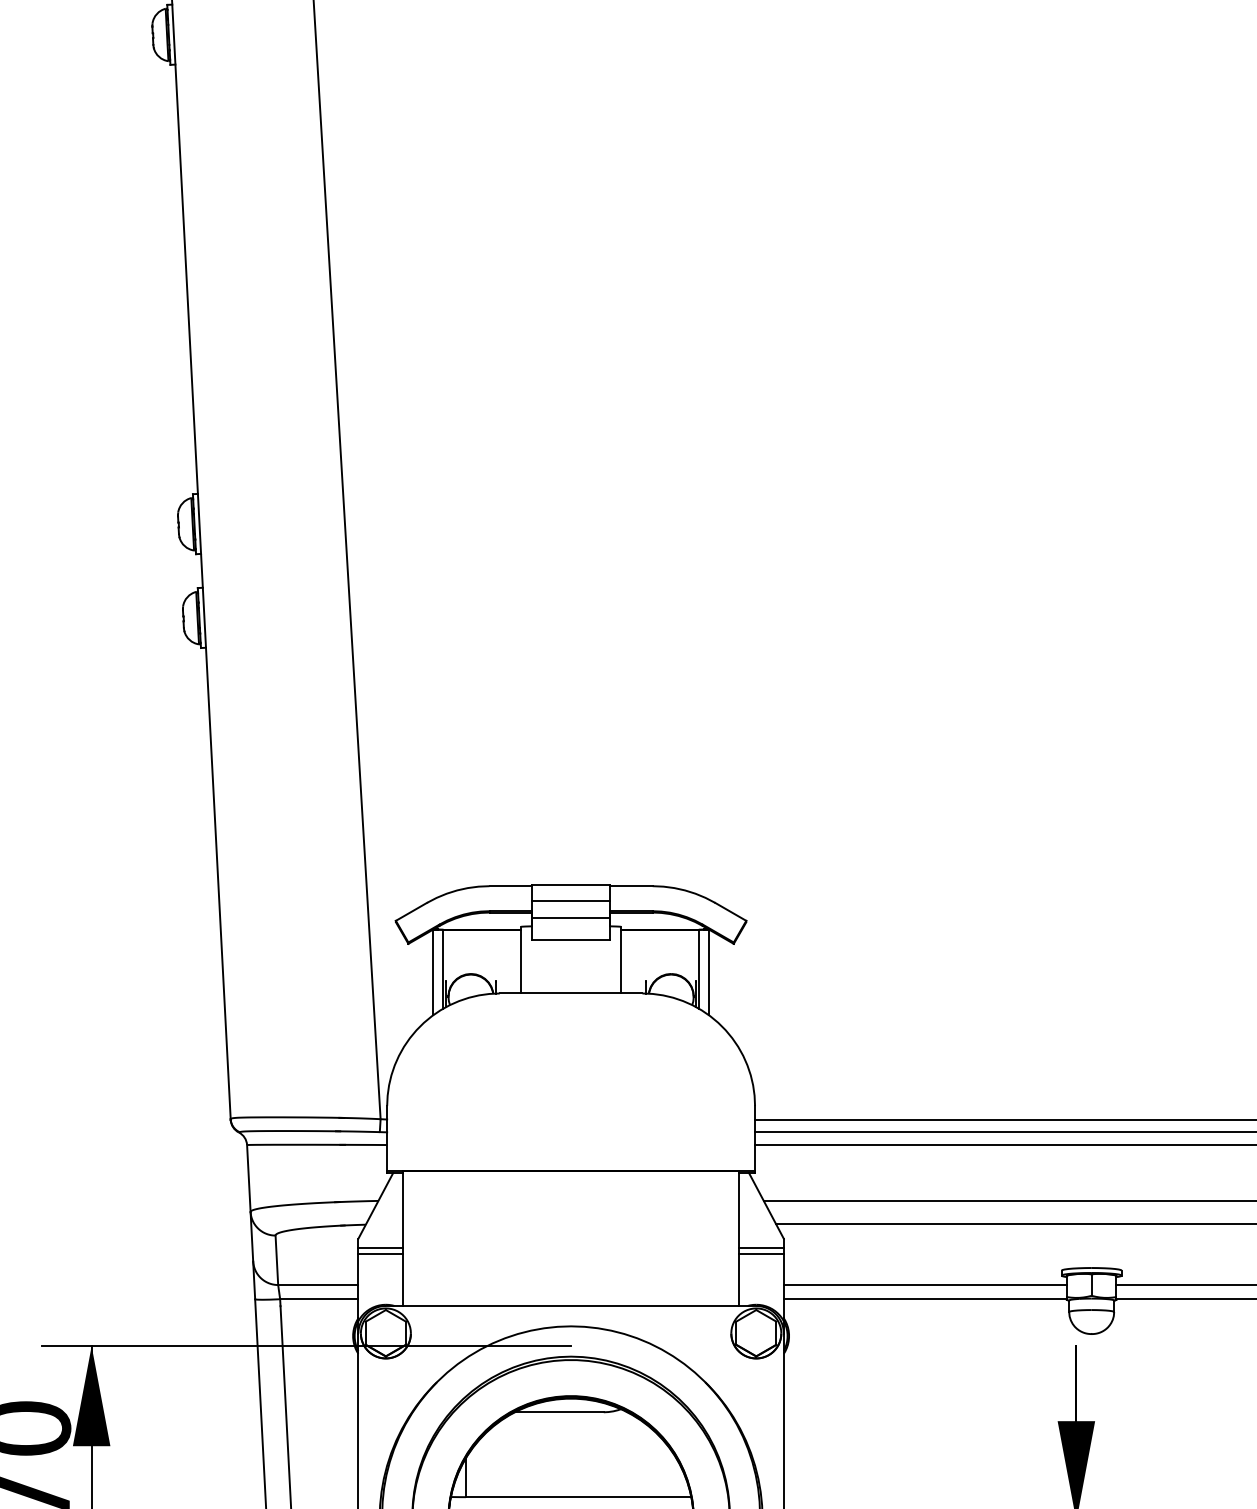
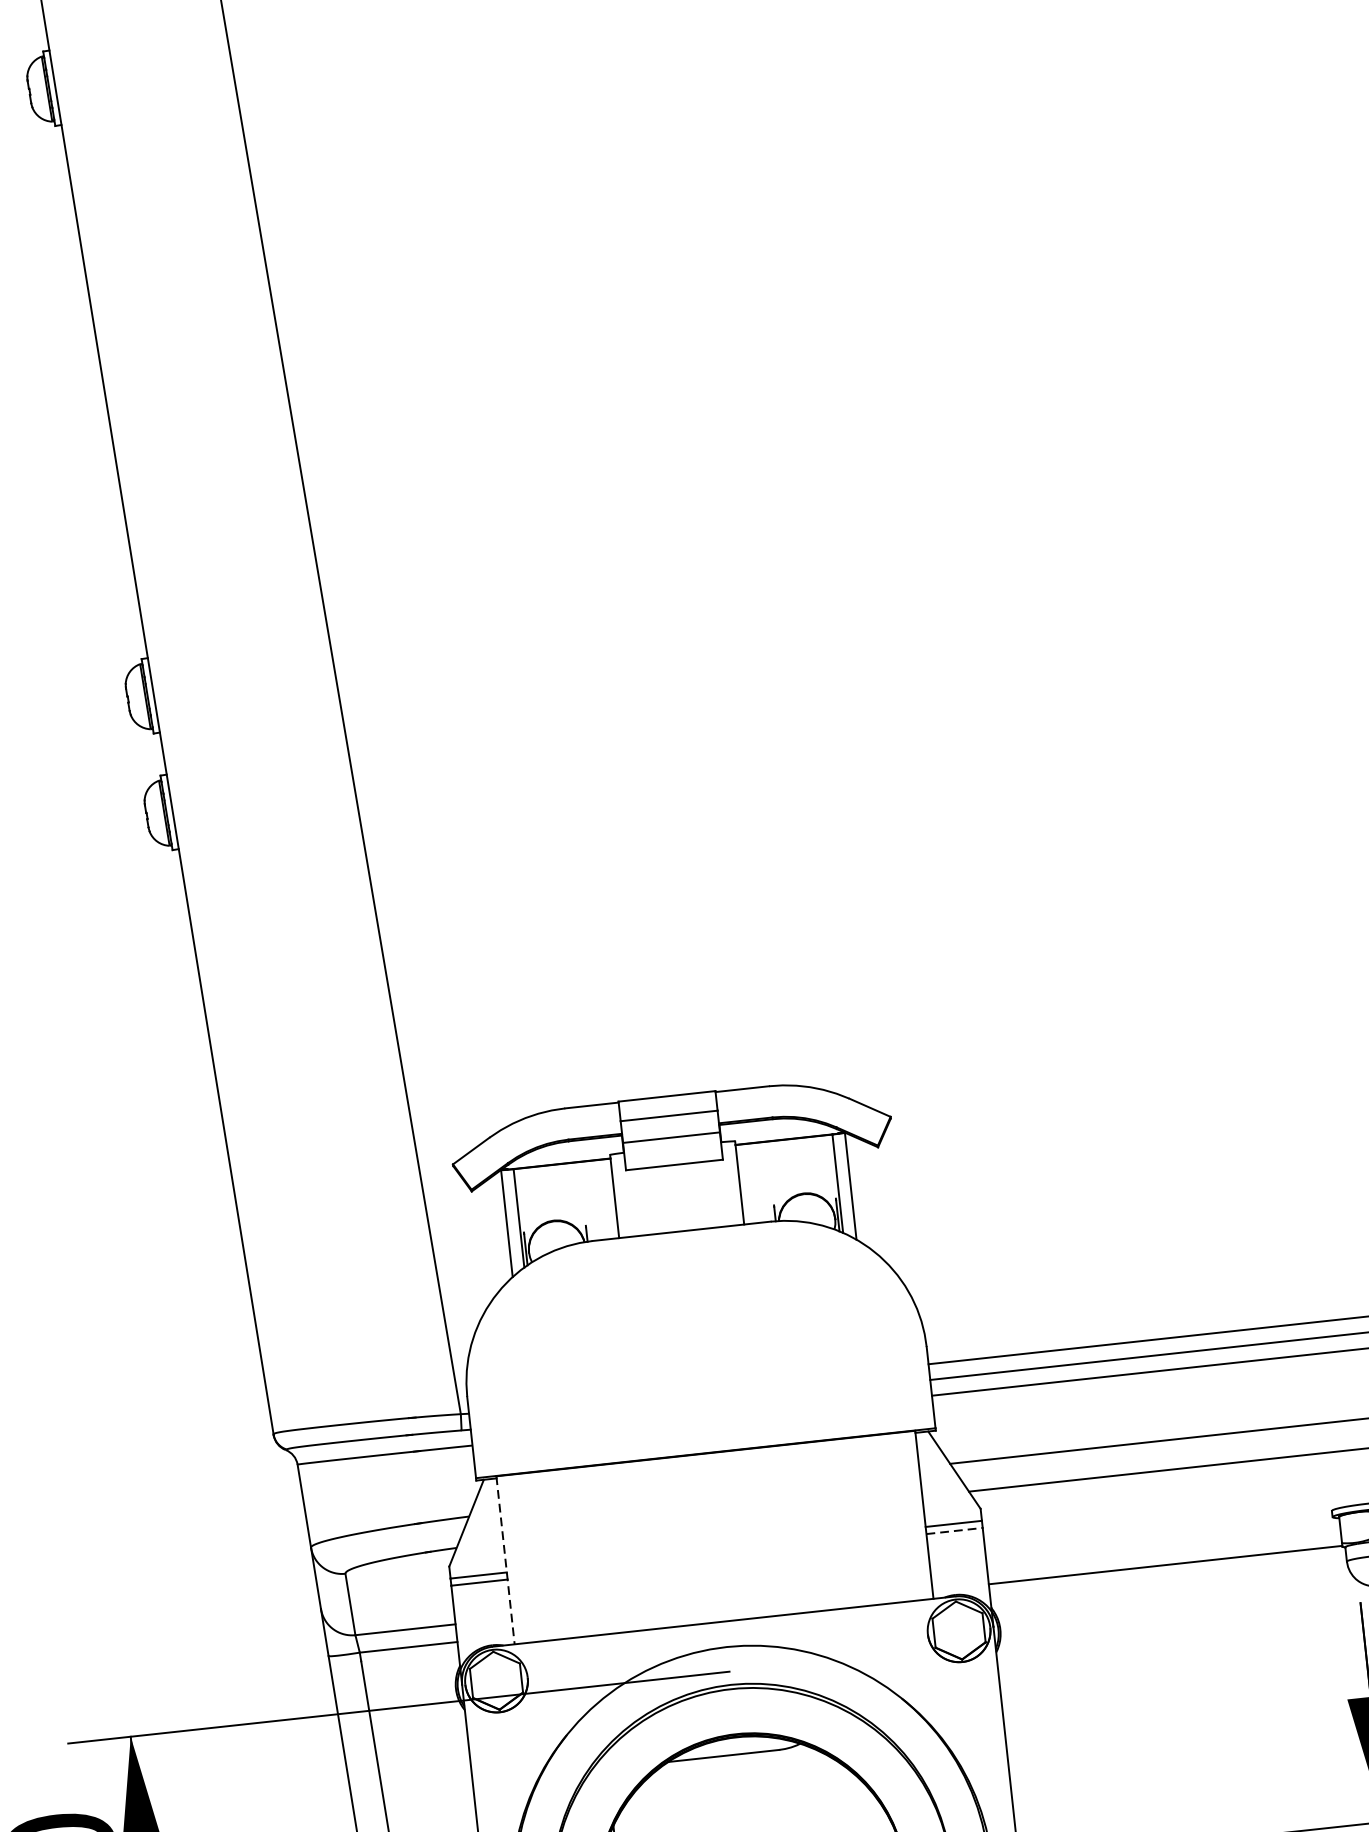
line: (403, 1239) -> (505, 1561), solid -> dashed
line: (761, 1254) -> (954, 1531), solid -> dashed
line: (924, 1285) -> (1162, 1548), removed

